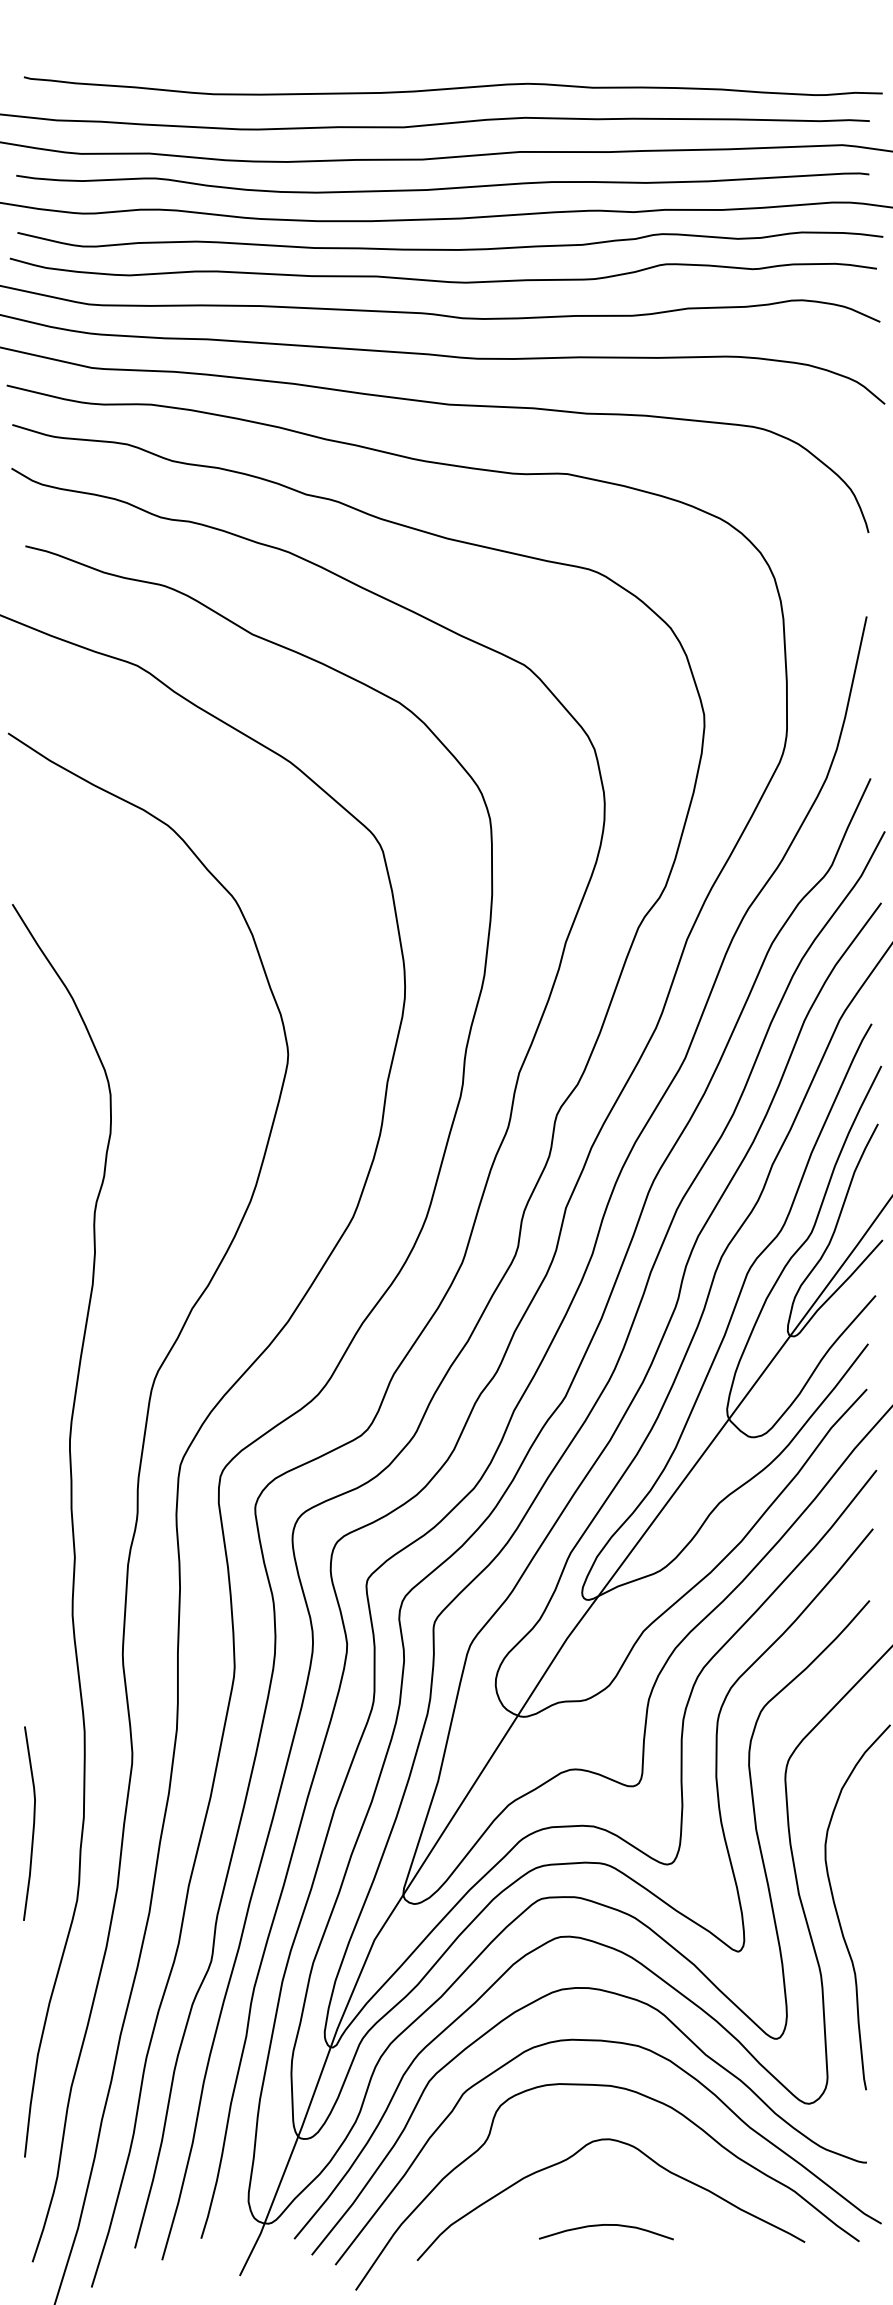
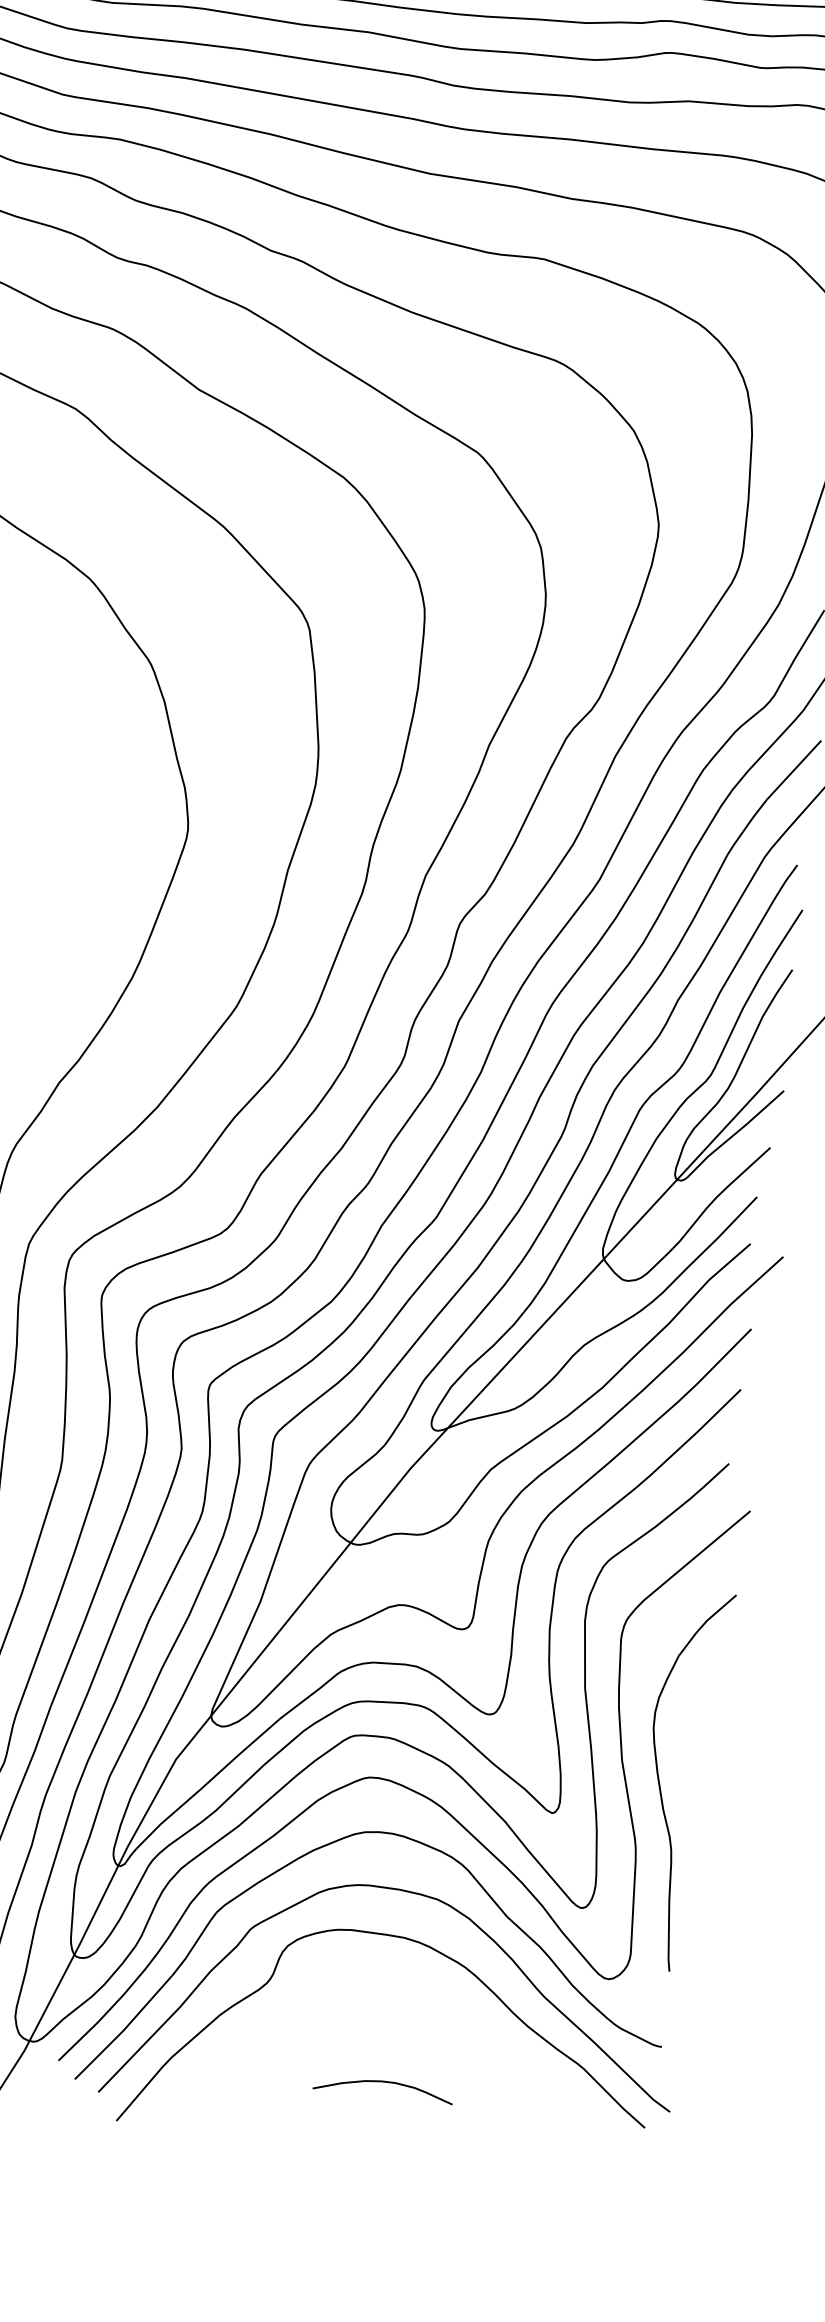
curve: (645, 2156) -> (432, 2015), removed

